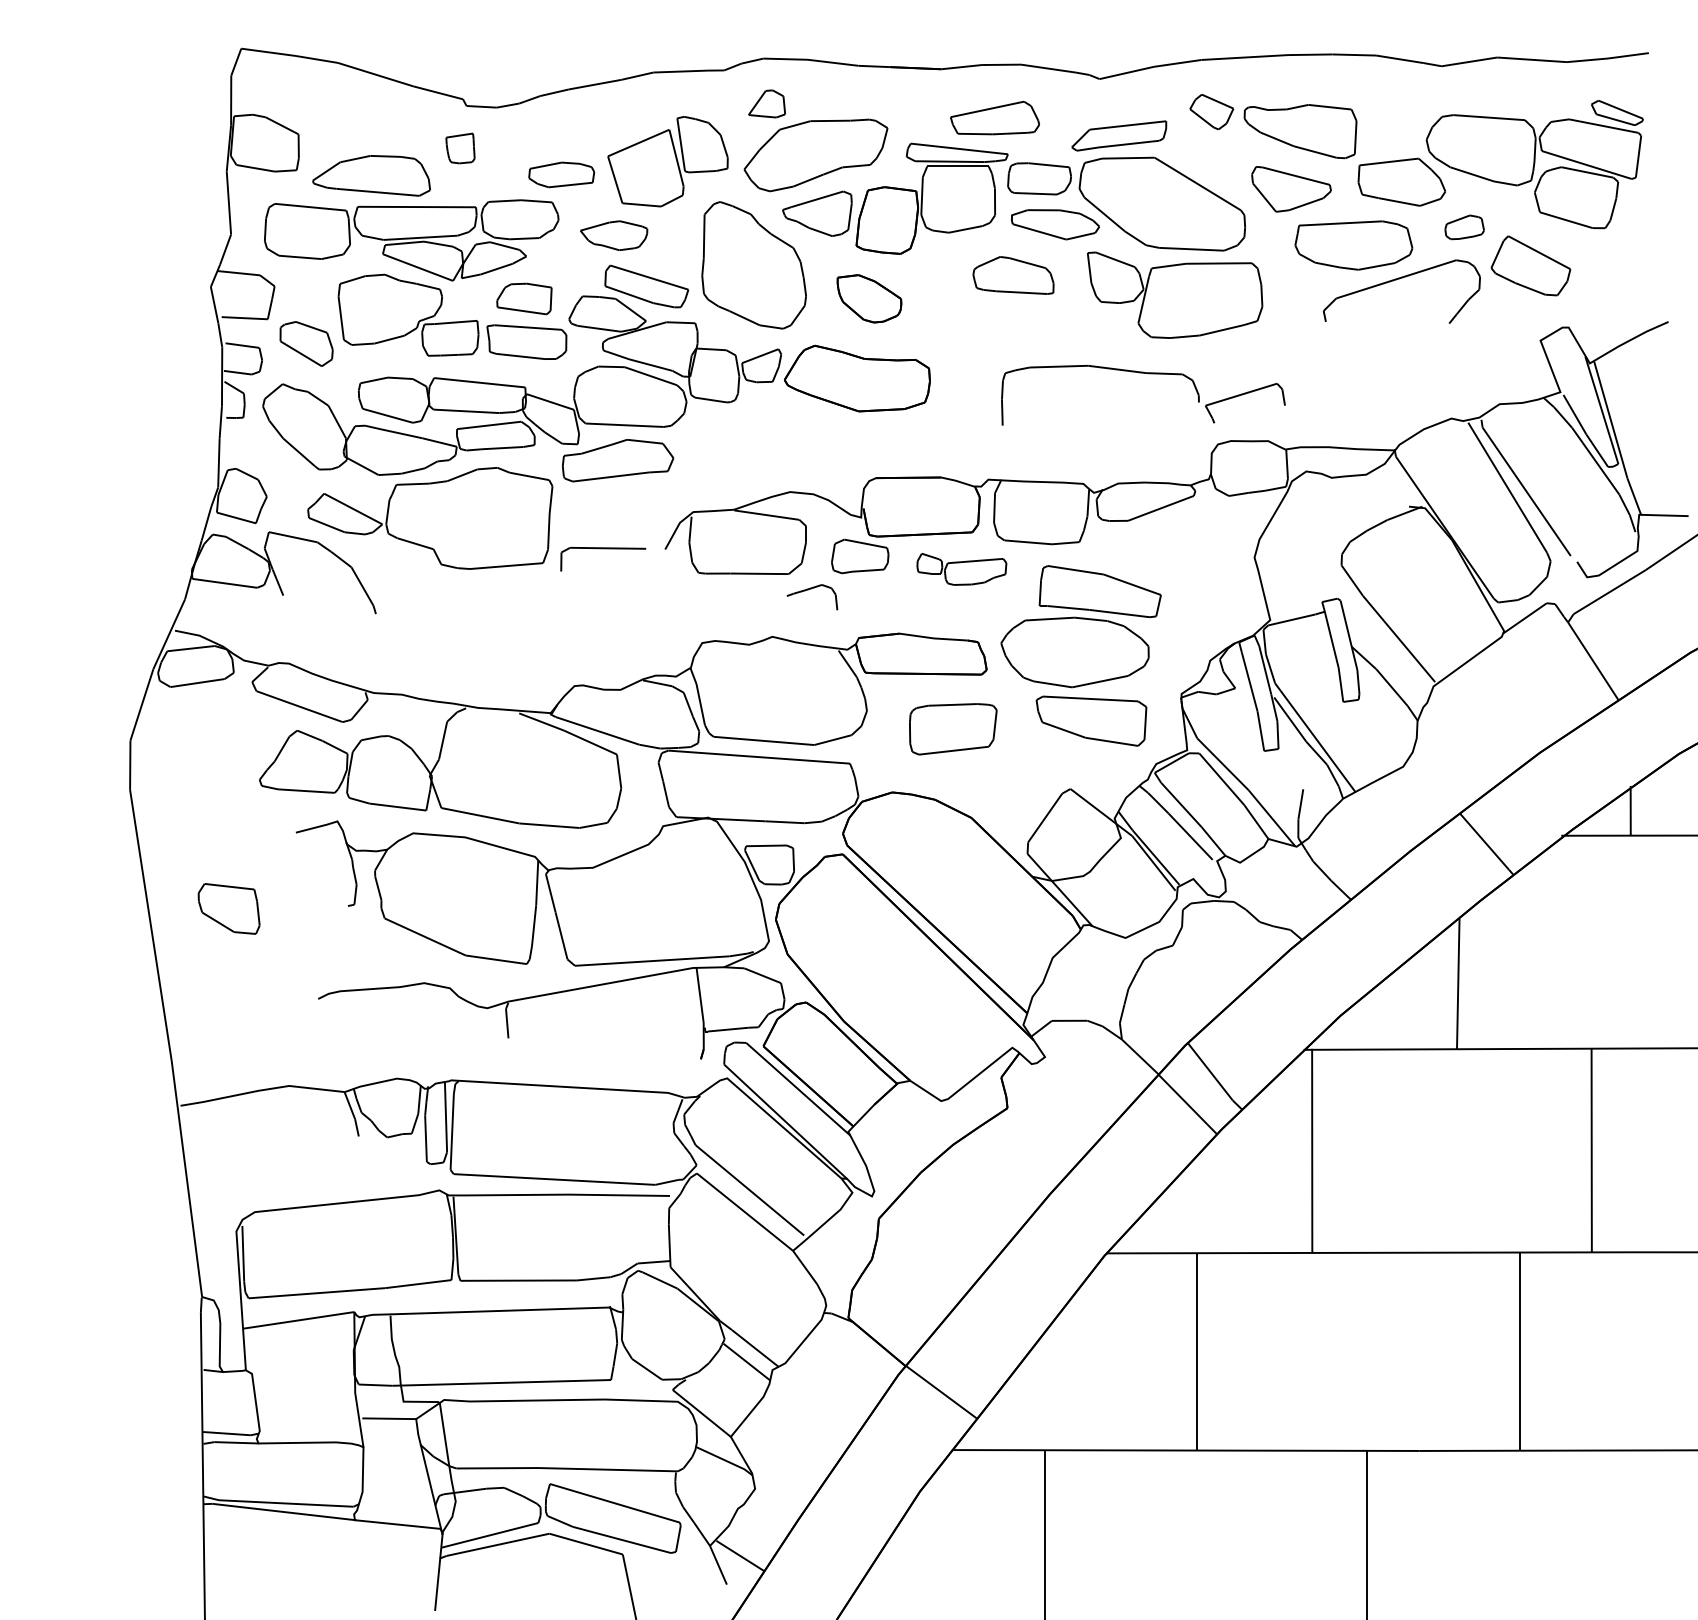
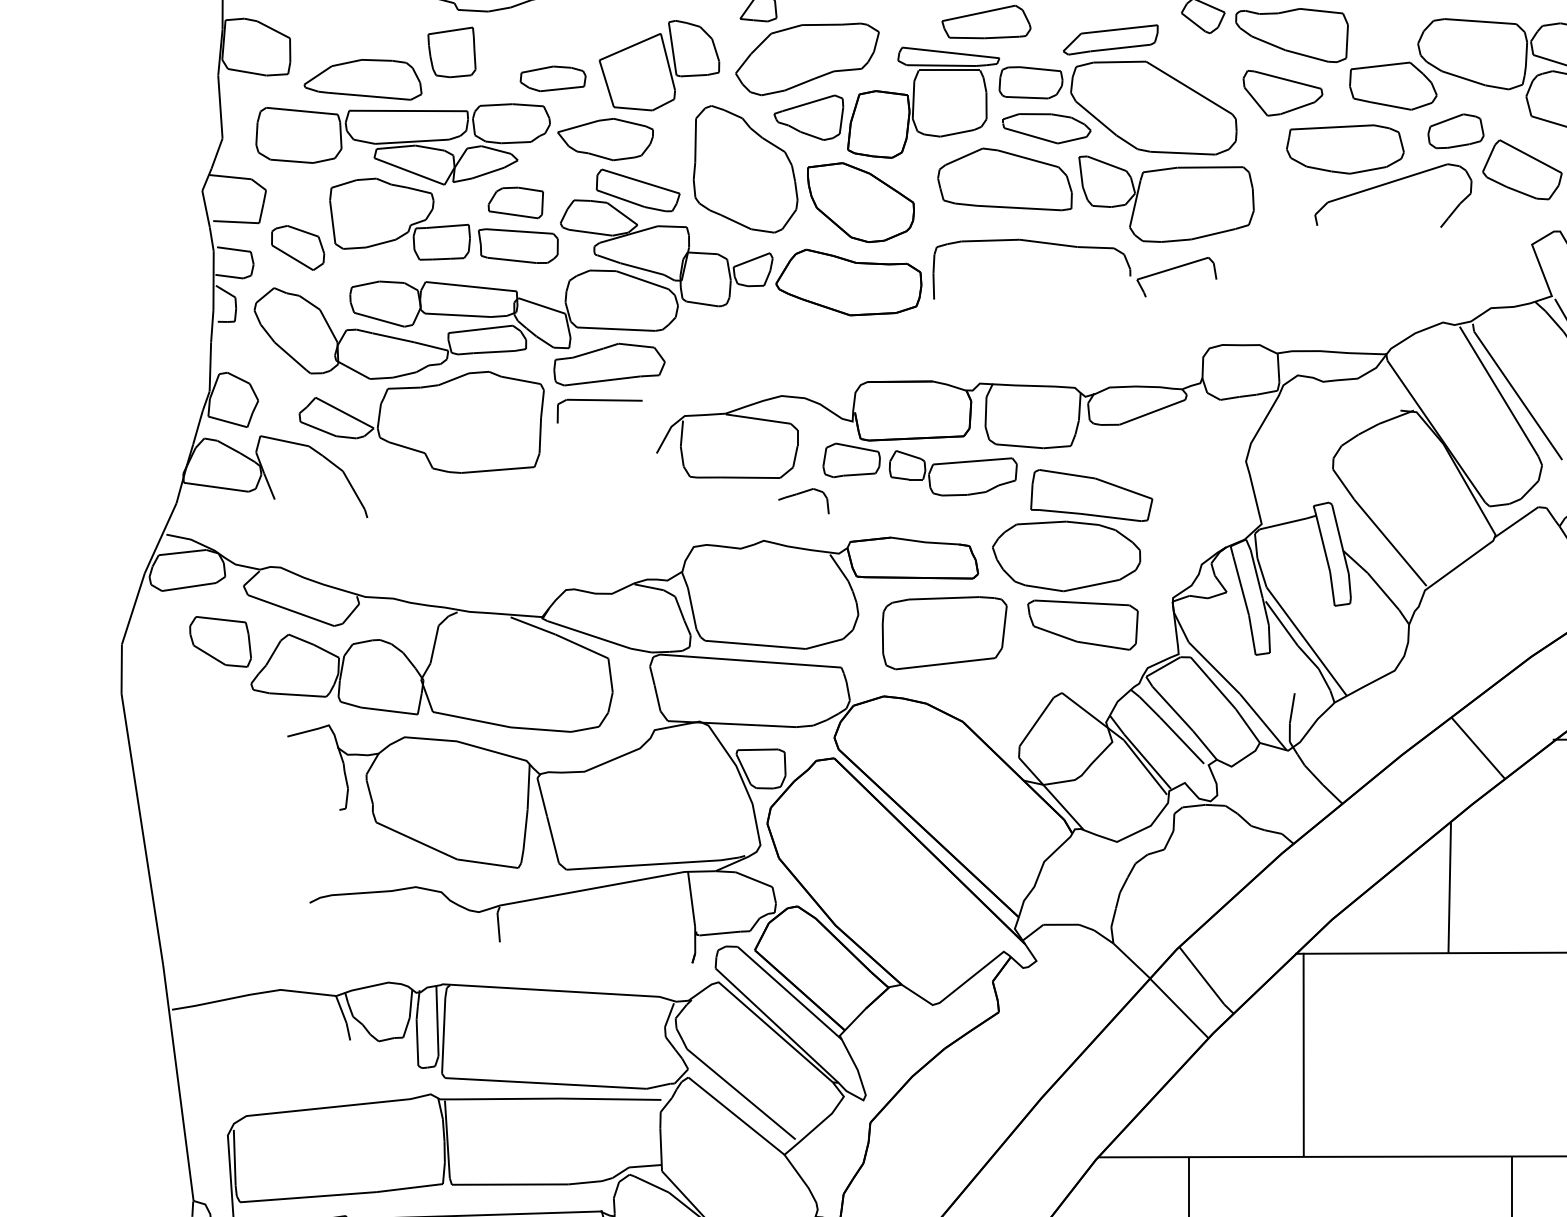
part: (460, 148) -> (451, 52), size x1.67
part: (1464, 227) -> (1455, 131), size x1.43
part: (613, 235) -> (604, 139), size x1.43
part: (1013, 275) -> (1004, 179), size x1.67
part: (869, 298) -> (860, 202), size x1.67
part: (1148, 374) -> (1079, 248), moved
line: (603, 549) -> (599, 401), moved
part: (961, 569) -> (952, 473), size x1.43
part: (953, 729) -> (944, 633), size x1.43
part: (228, 908) -> (219, 641), moved

